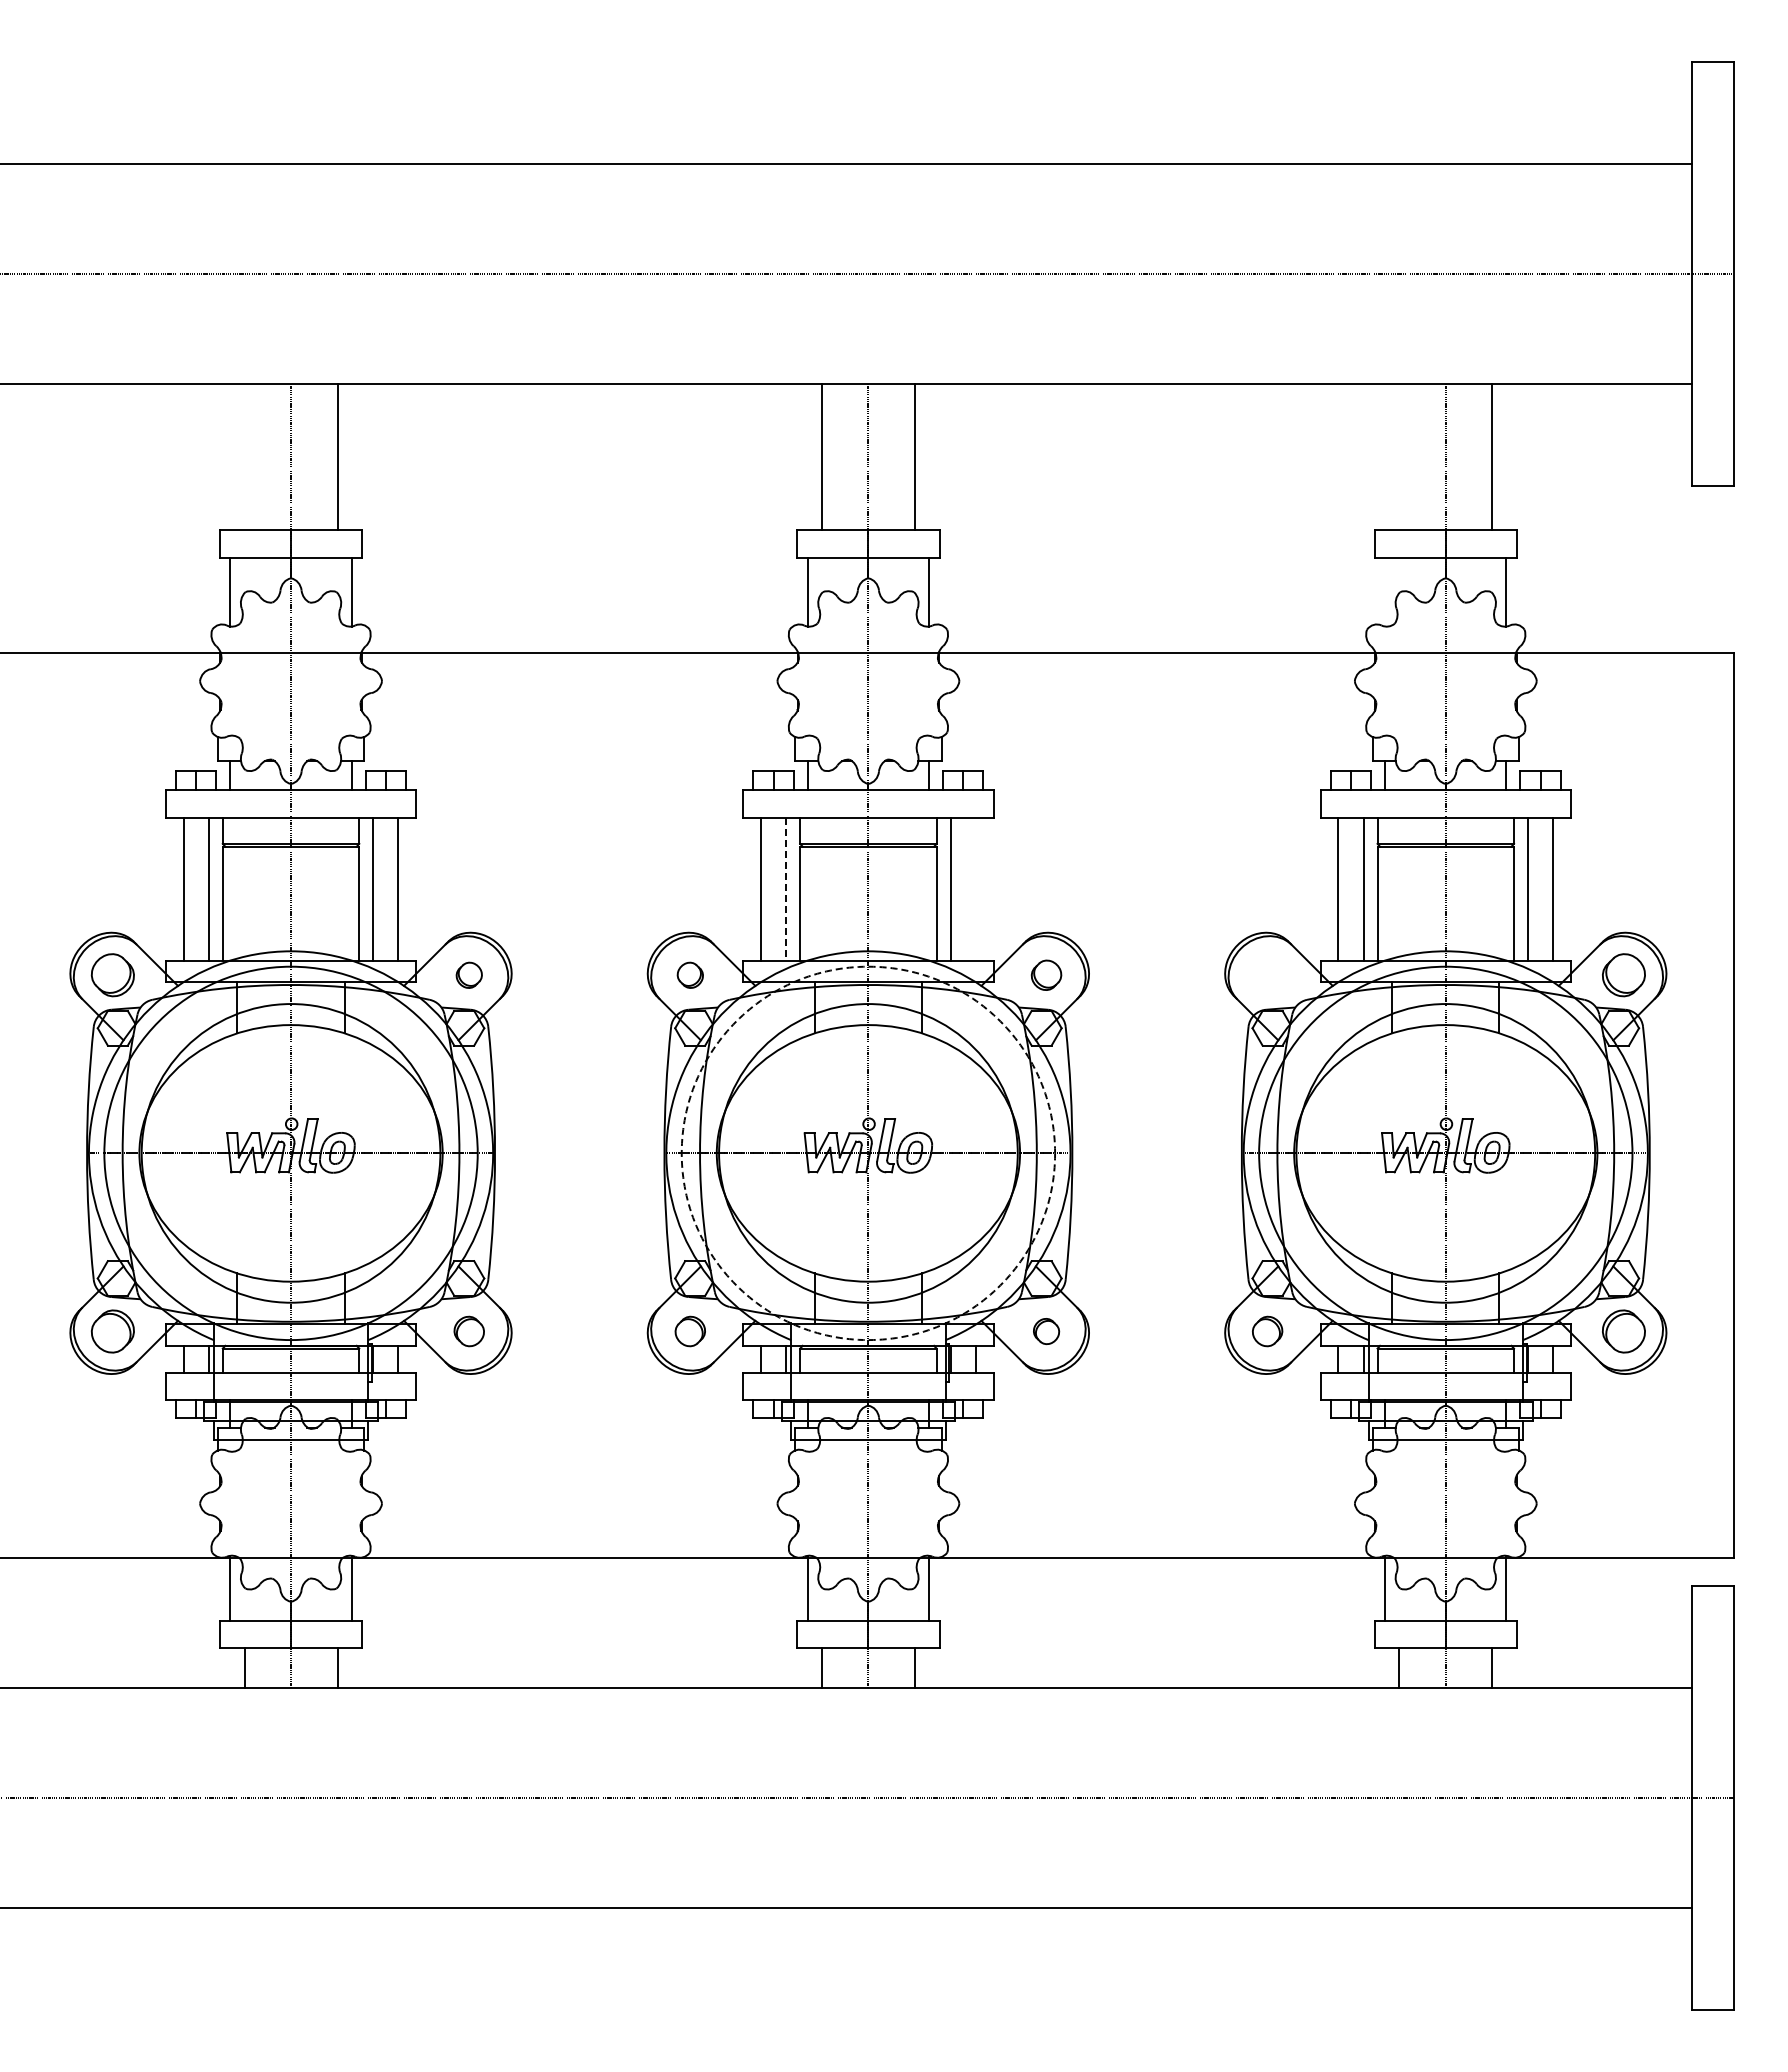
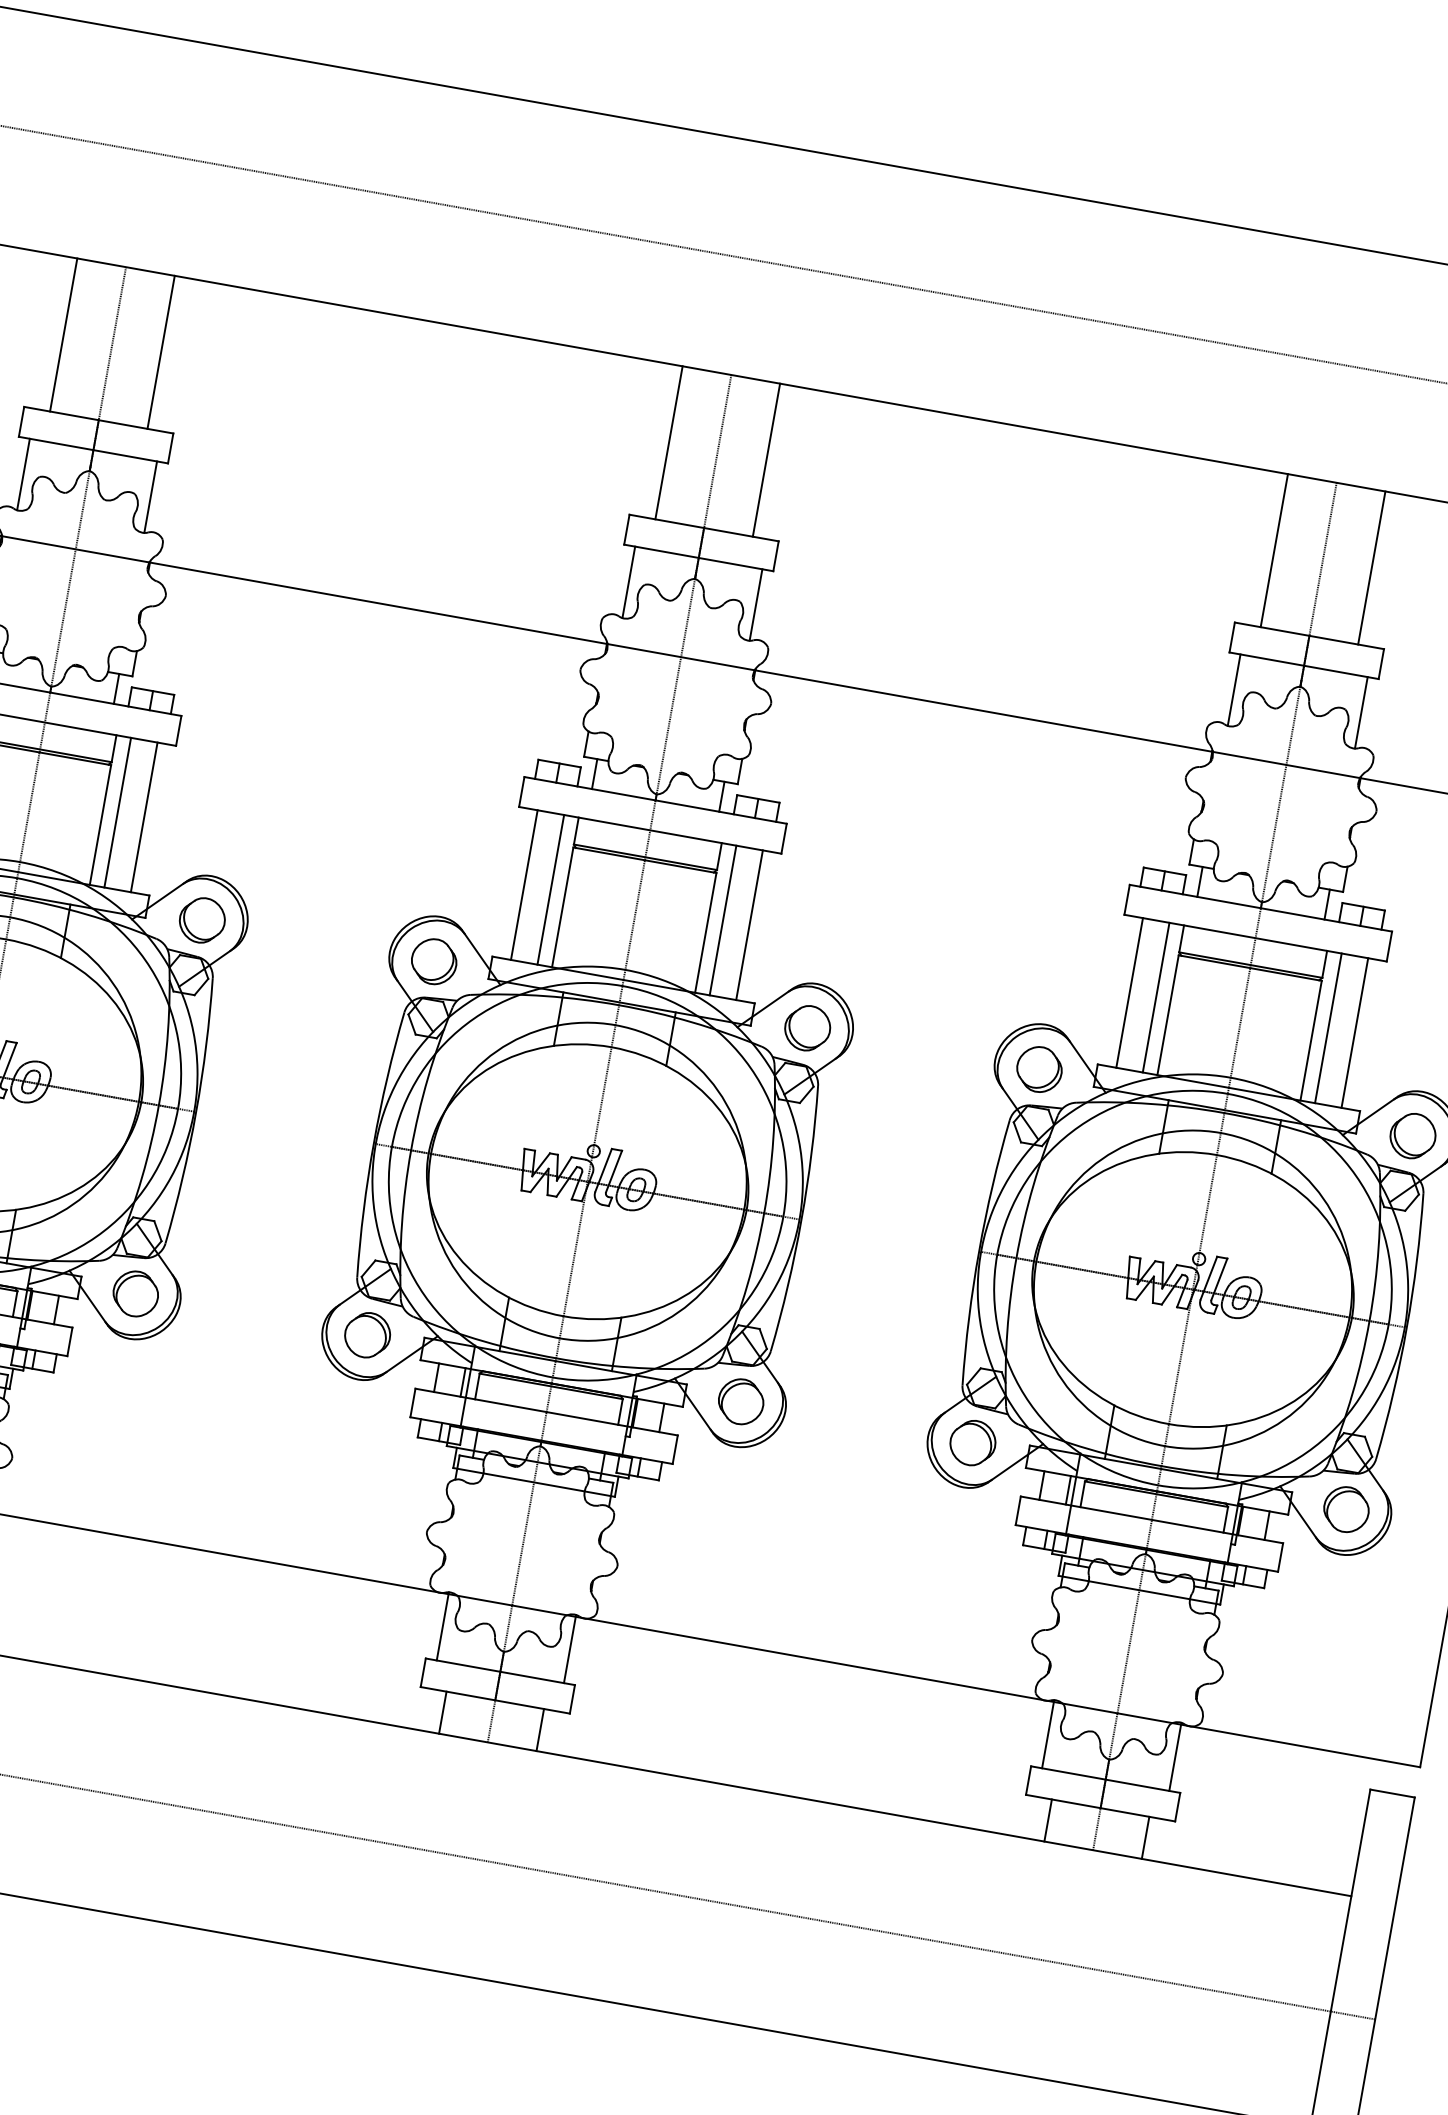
line: (244, 456) -> (63, 334), added
line: (1399, 456) -> (1274, 550), added
line: (1385, 592) -> (1234, 690), added
line: (975, 889) -> (749, 925), added
line: (786, 890) -> (550, 890), dashed -> solid
part: (469, 975) -> (202, 920), size x1.67
part: (690, 975) -> (434, 962), size x1.67
part: (1046, 975) -> (807, 1028), size x1.43
part: (1267, 975) -> (1039, 1069), added
circle: (868, 1153) -> (587, 1181), dashed -> solid
part: (469, 1331) -> (136, 1294), size x1.43
part: (690, 1331) -> (367, 1335), size x1.43
part: (1046, 1331) -> (741, 1401), size x1.67
part: (1267, 1331) -> (972, 1443), size x1.43

